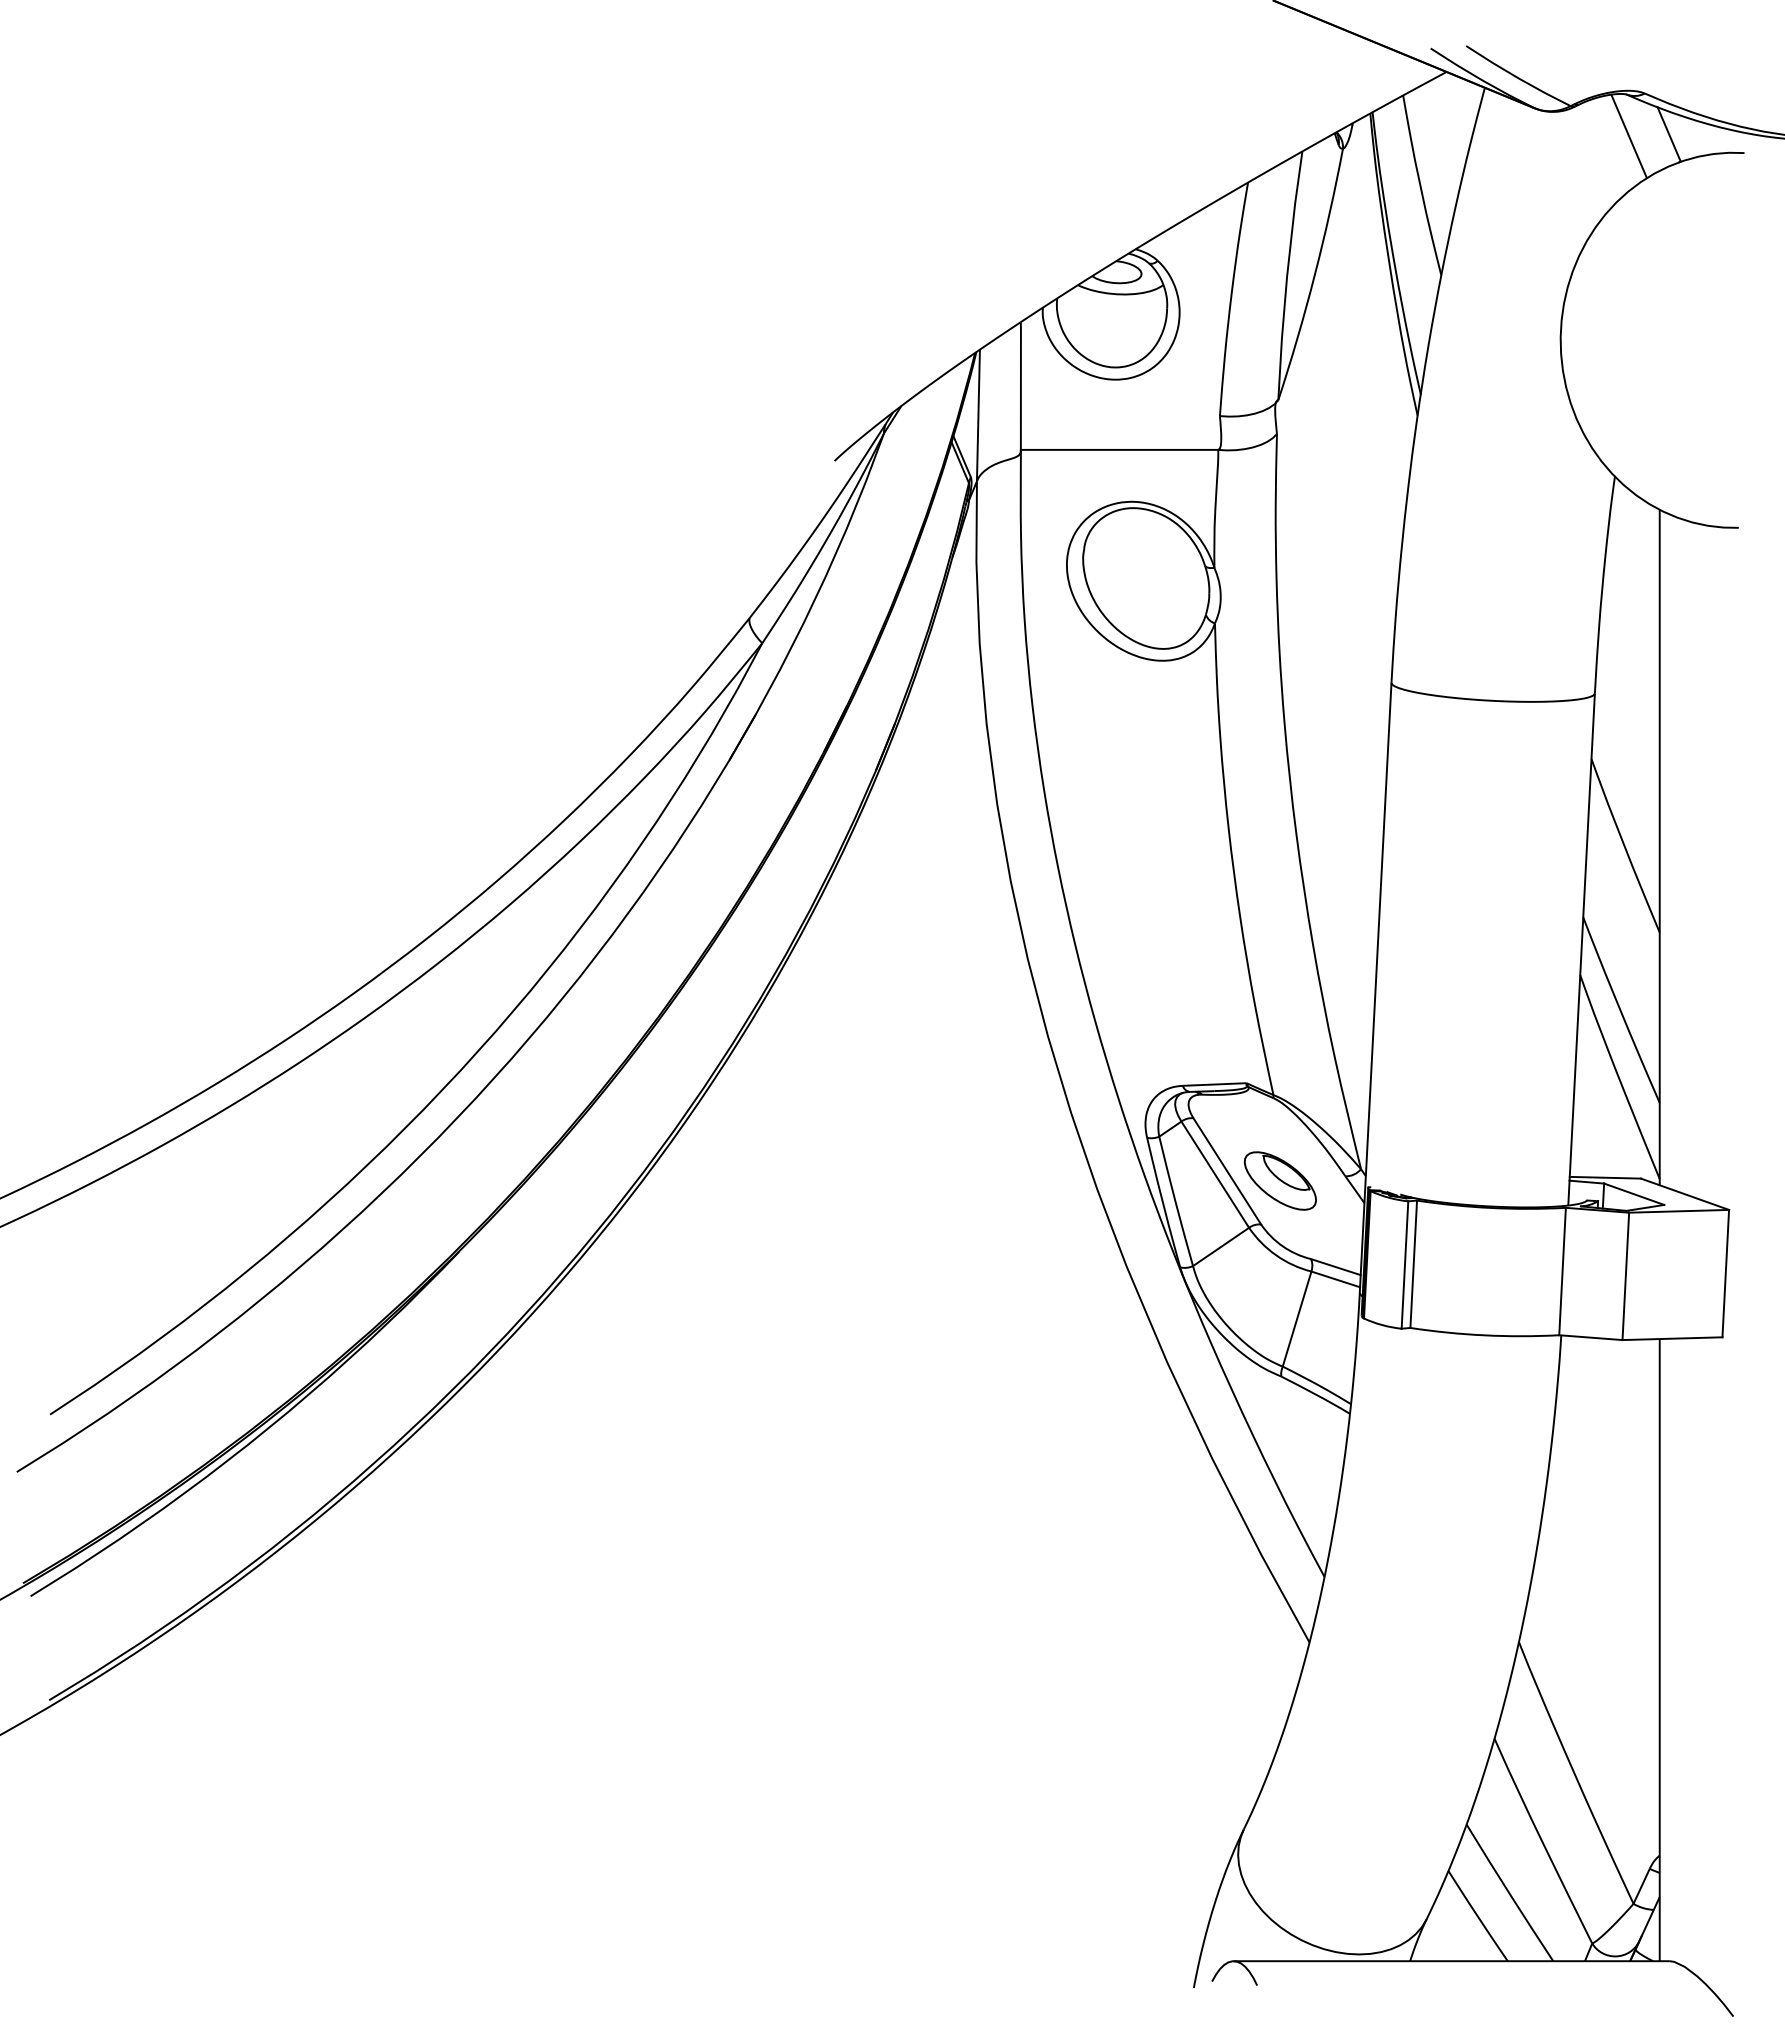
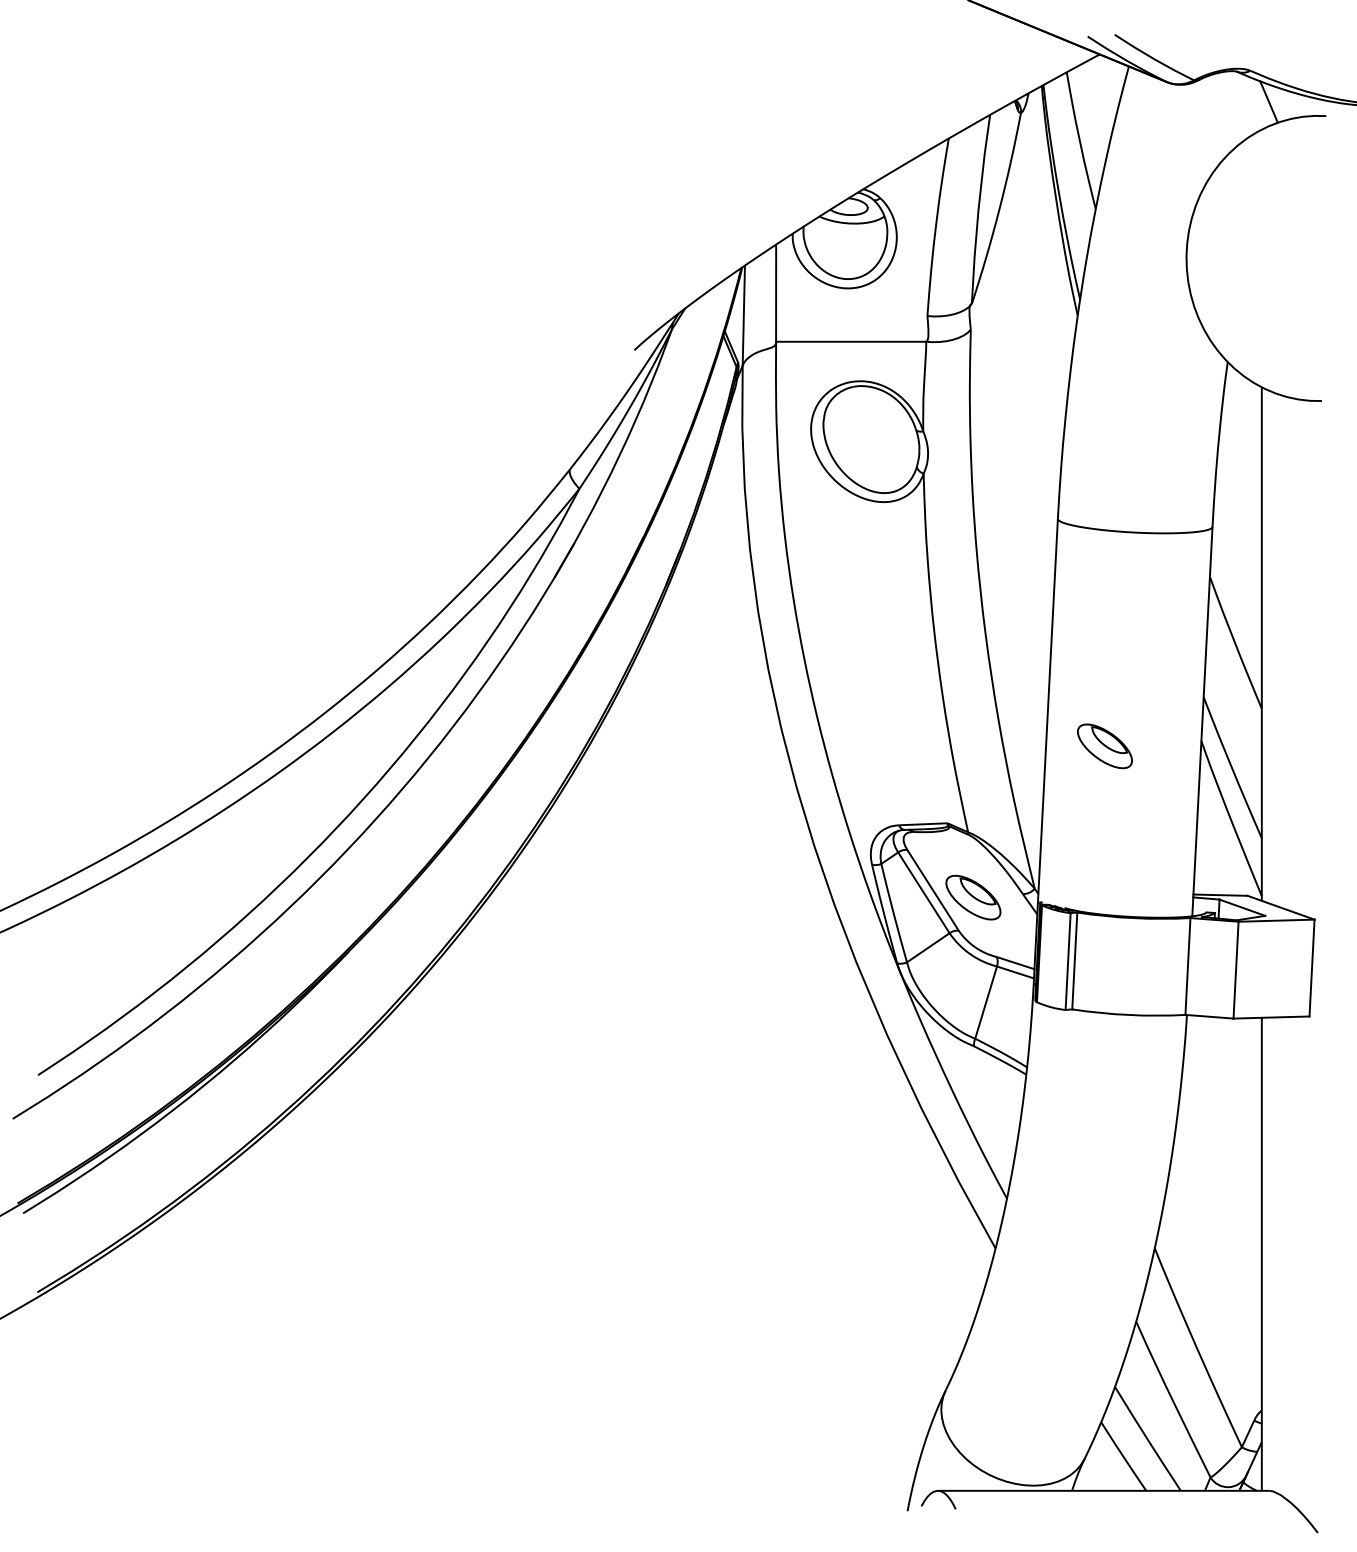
line: (1628, 136) -> (1238, 103), removed
part: (1452, 981) -> (1104, 745), added

